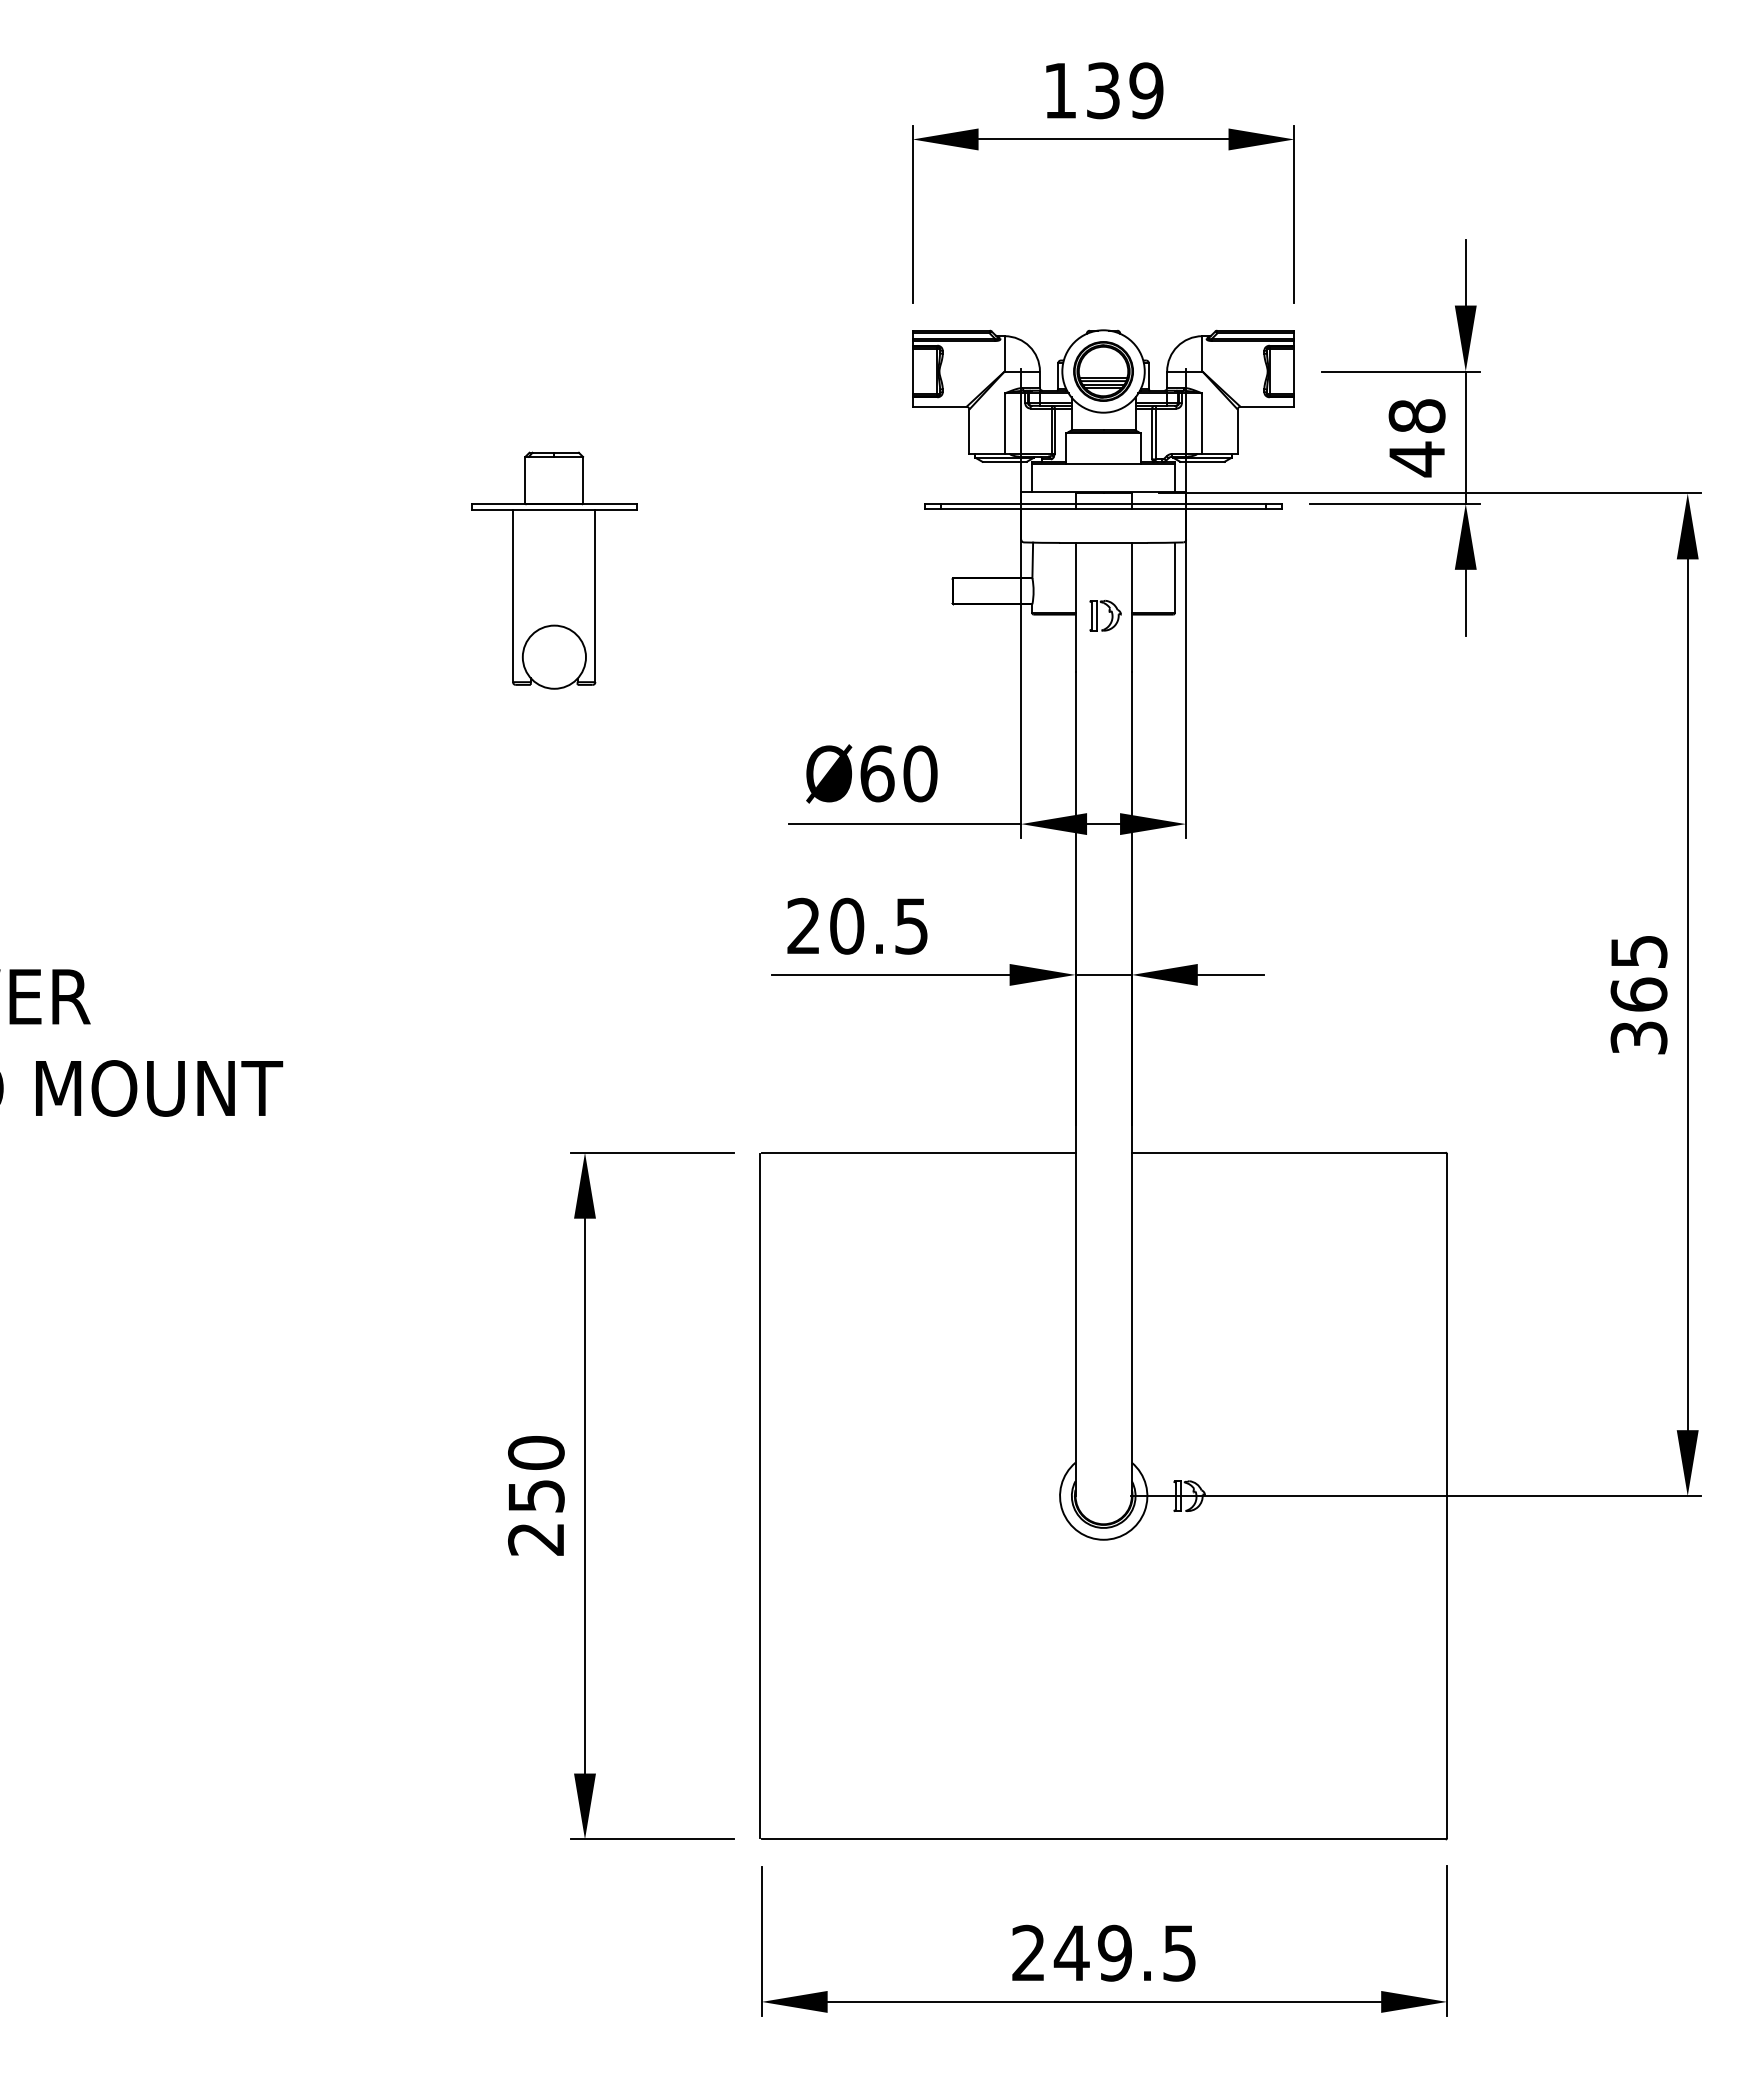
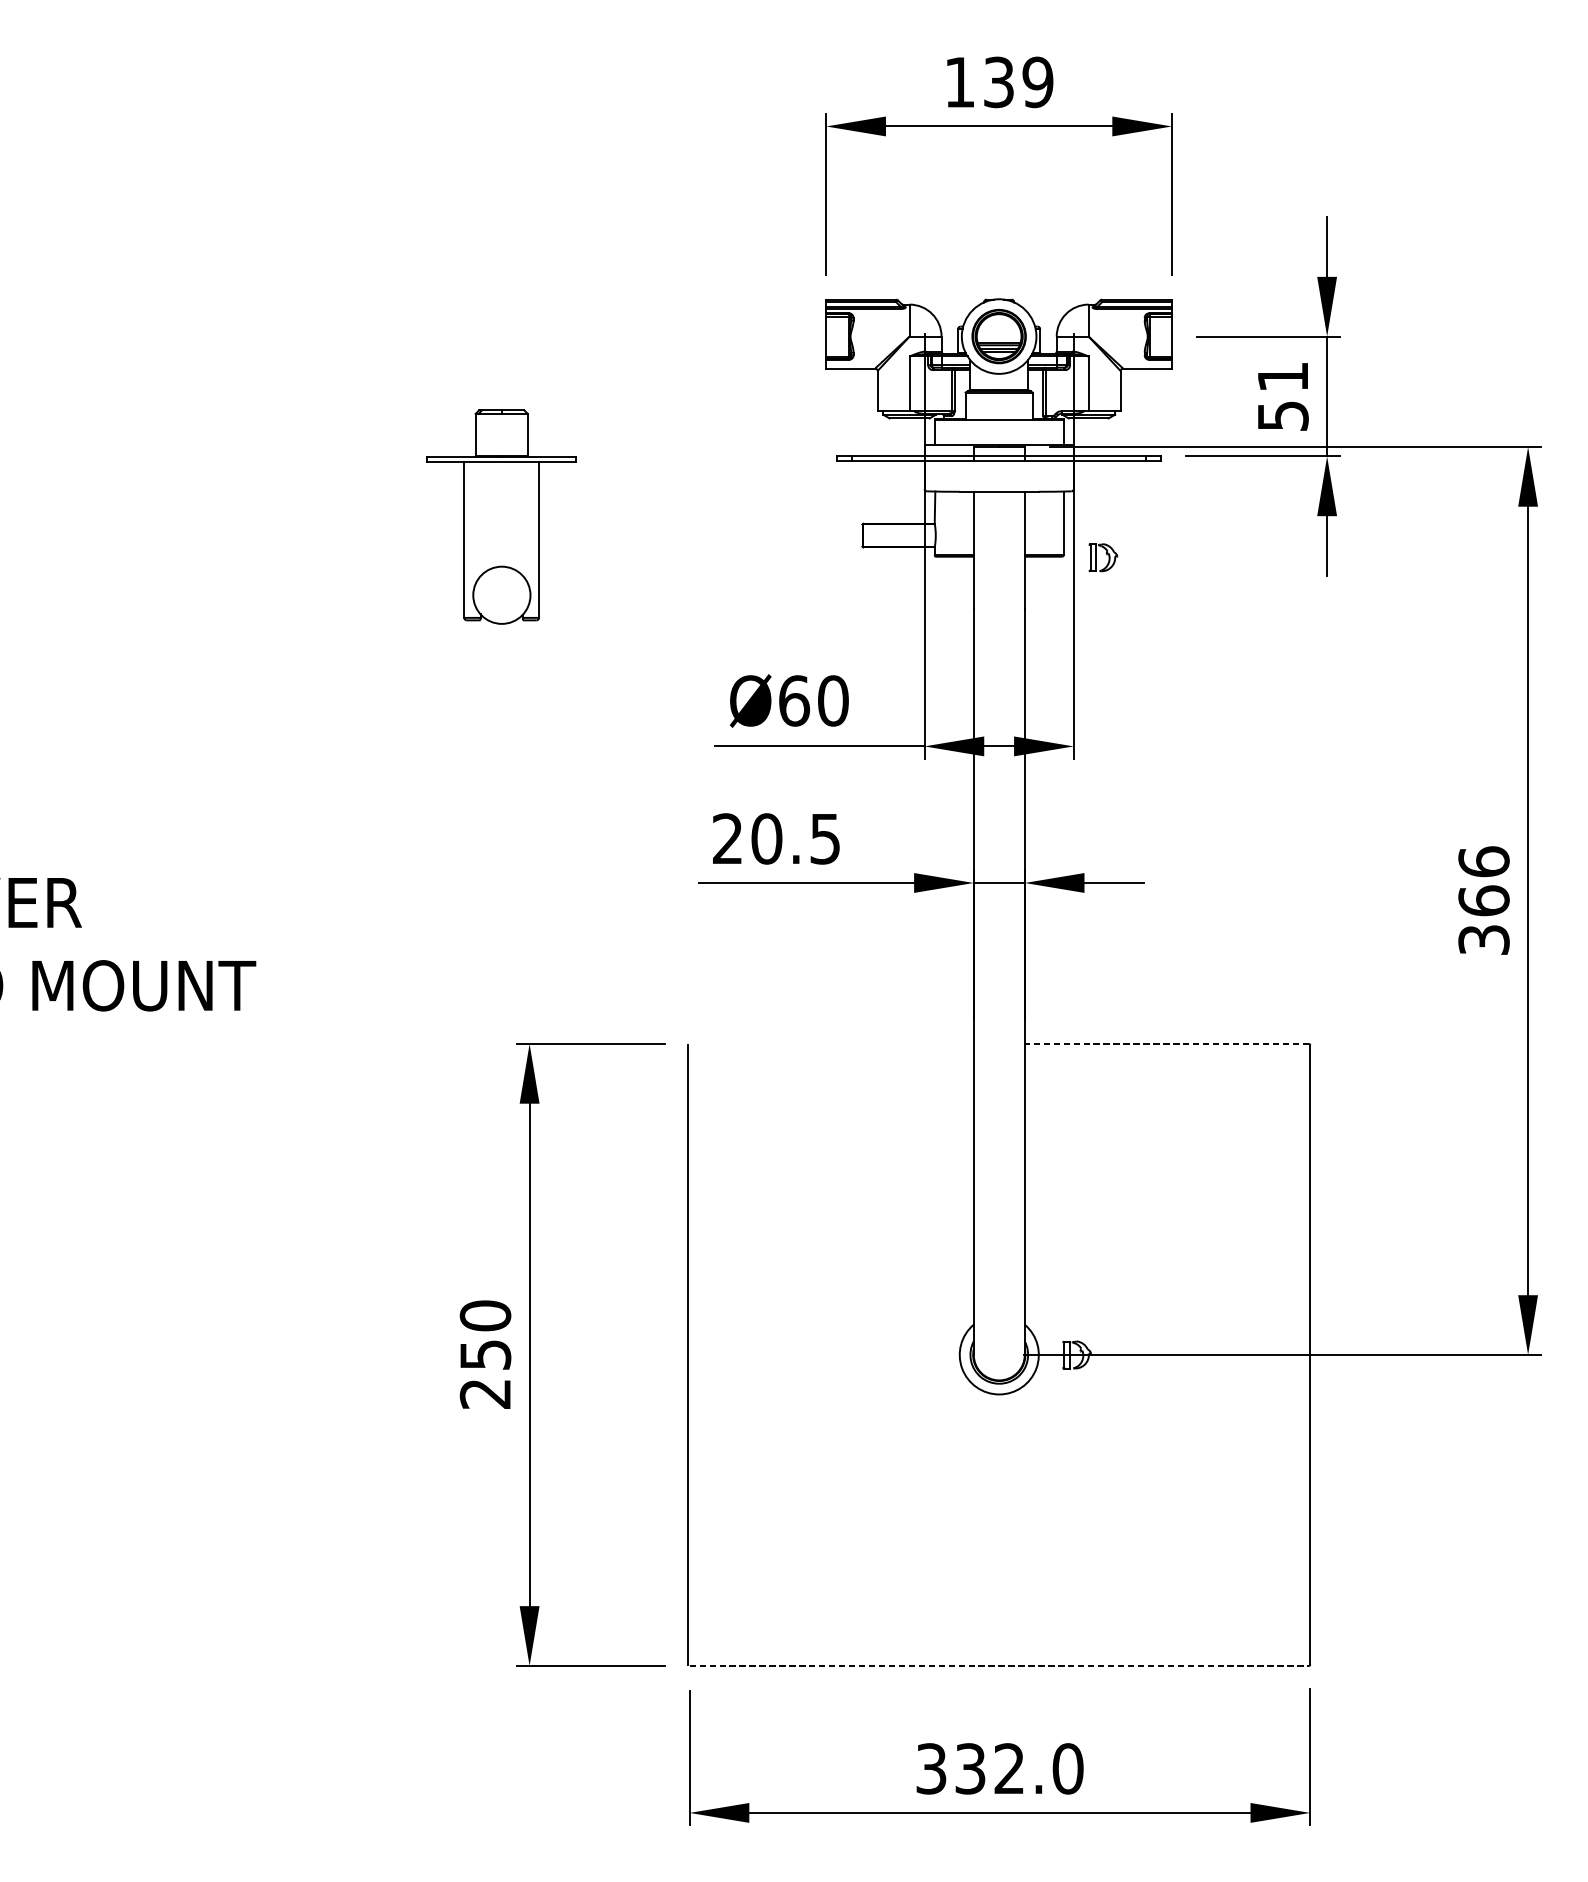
text: (1416, 438) -> (1282, 397), 48 -> 51
part: (1105, 615) -> (1103, 557), moved
text: (1638, 951) -> (1483, 861), 365 -> 366
line: (918, 1152) -> (831, 1043), removed
line: (1288, 1152) -> (1166, 1043), solid -> dashed
line: (1103, 1839) -> (999, 1665), solid -> dashed
text: (1104, 1952) -> (1000, 1768), 249.5 -> 332.0

